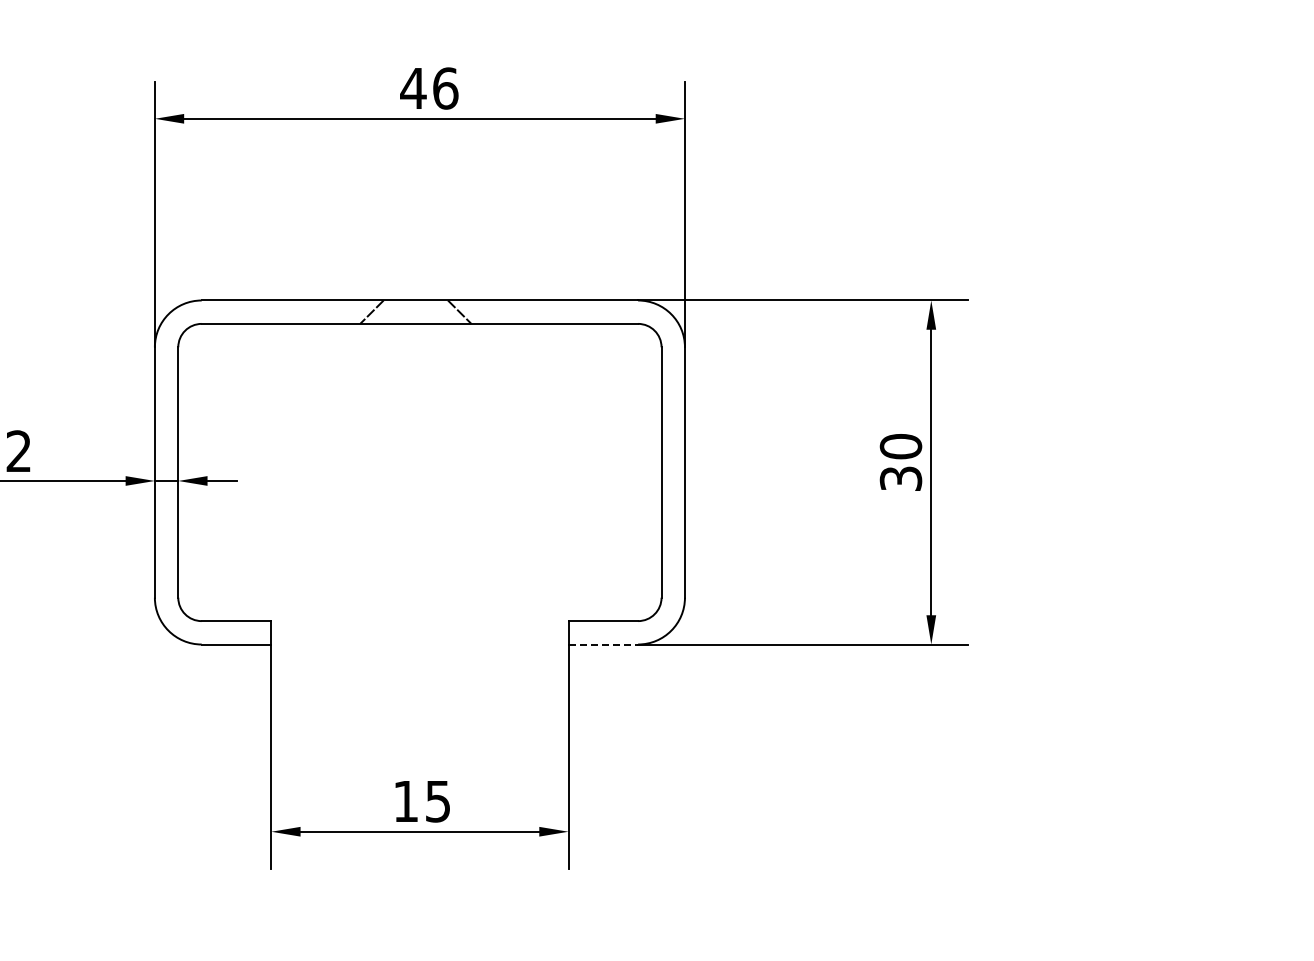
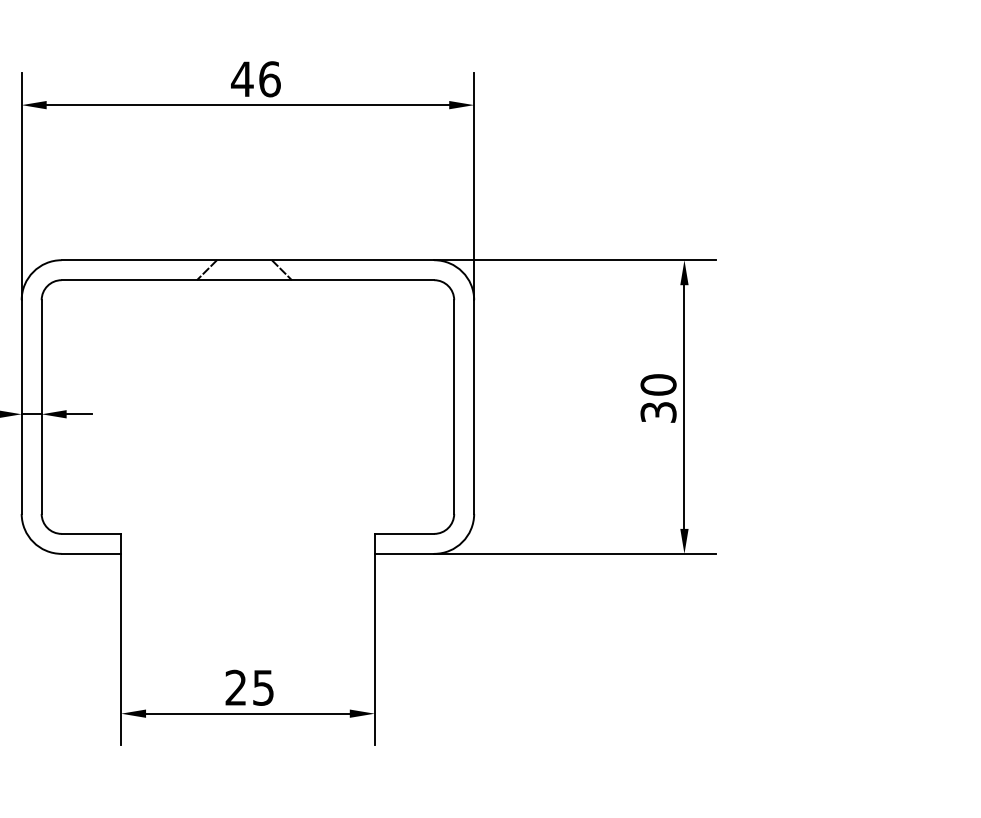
line: (603, 644) -> (404, 553), dashed -> solid
text: (405, 800) -> (235, 687), 15 -> 25

